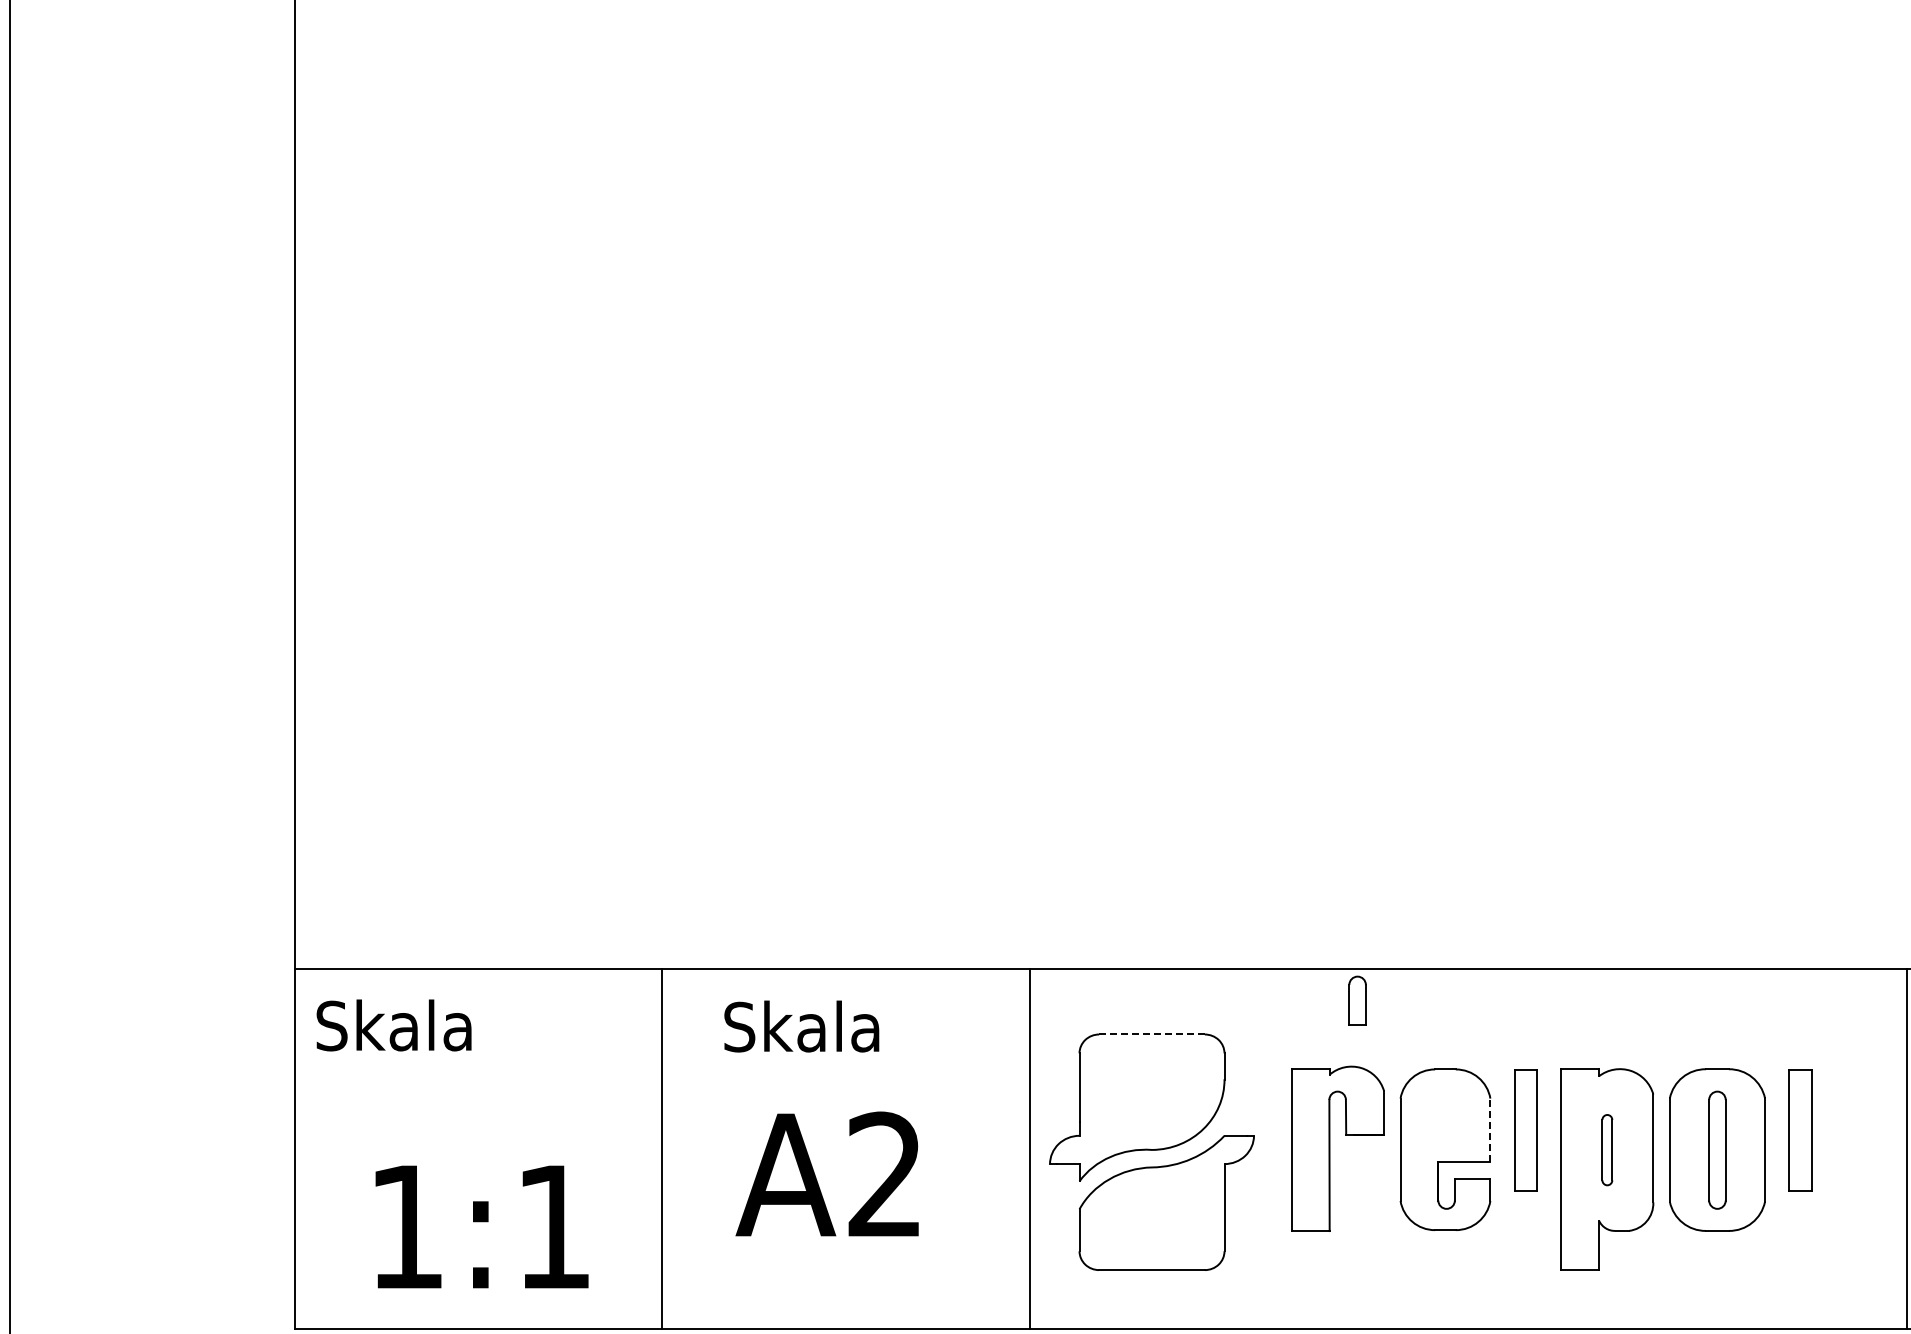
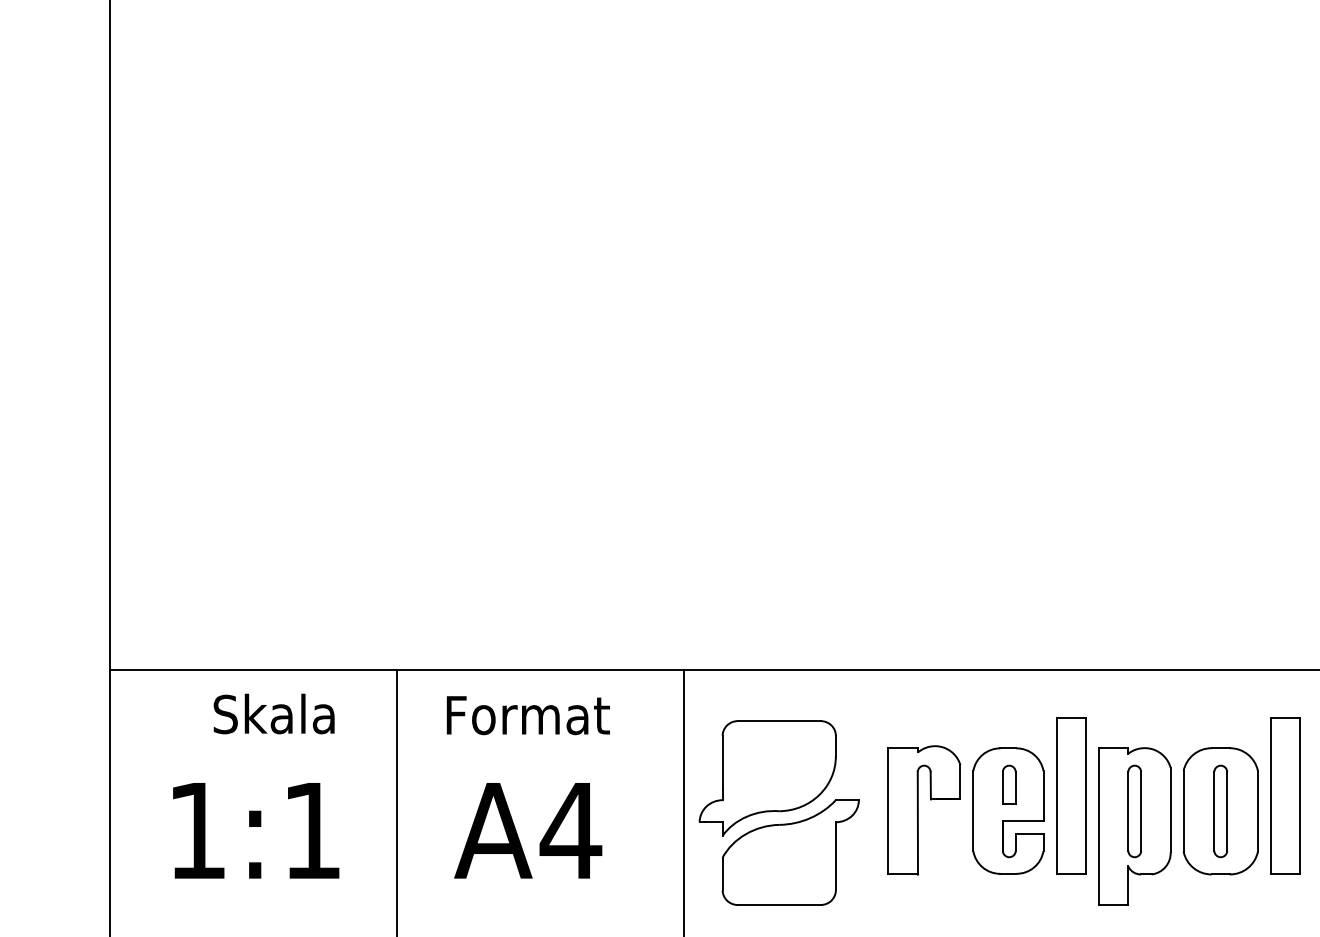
part: (1357, 1000) -> (1009, 784), moved
text: (393, 1025) -> (273, 714), moved
text: (829, 1026) -> (527, 714), Skala -> Format
line: (1152, 1034) -> (779, 721), dashed -> solid
line: (1490, 1130) -> (1043, 796), dashed -> solid
part: (1525, 1130) -> (1070, 796), size x1.67
part: (1800, 1130) -> (1285, 796), size x1.67
part: (1607, 1149) -> (1134, 810), size x1.67
text: (885, 1173) -> (571, 829), A2 -> A4
text: (481, 1226) -> (255, 830), moved

